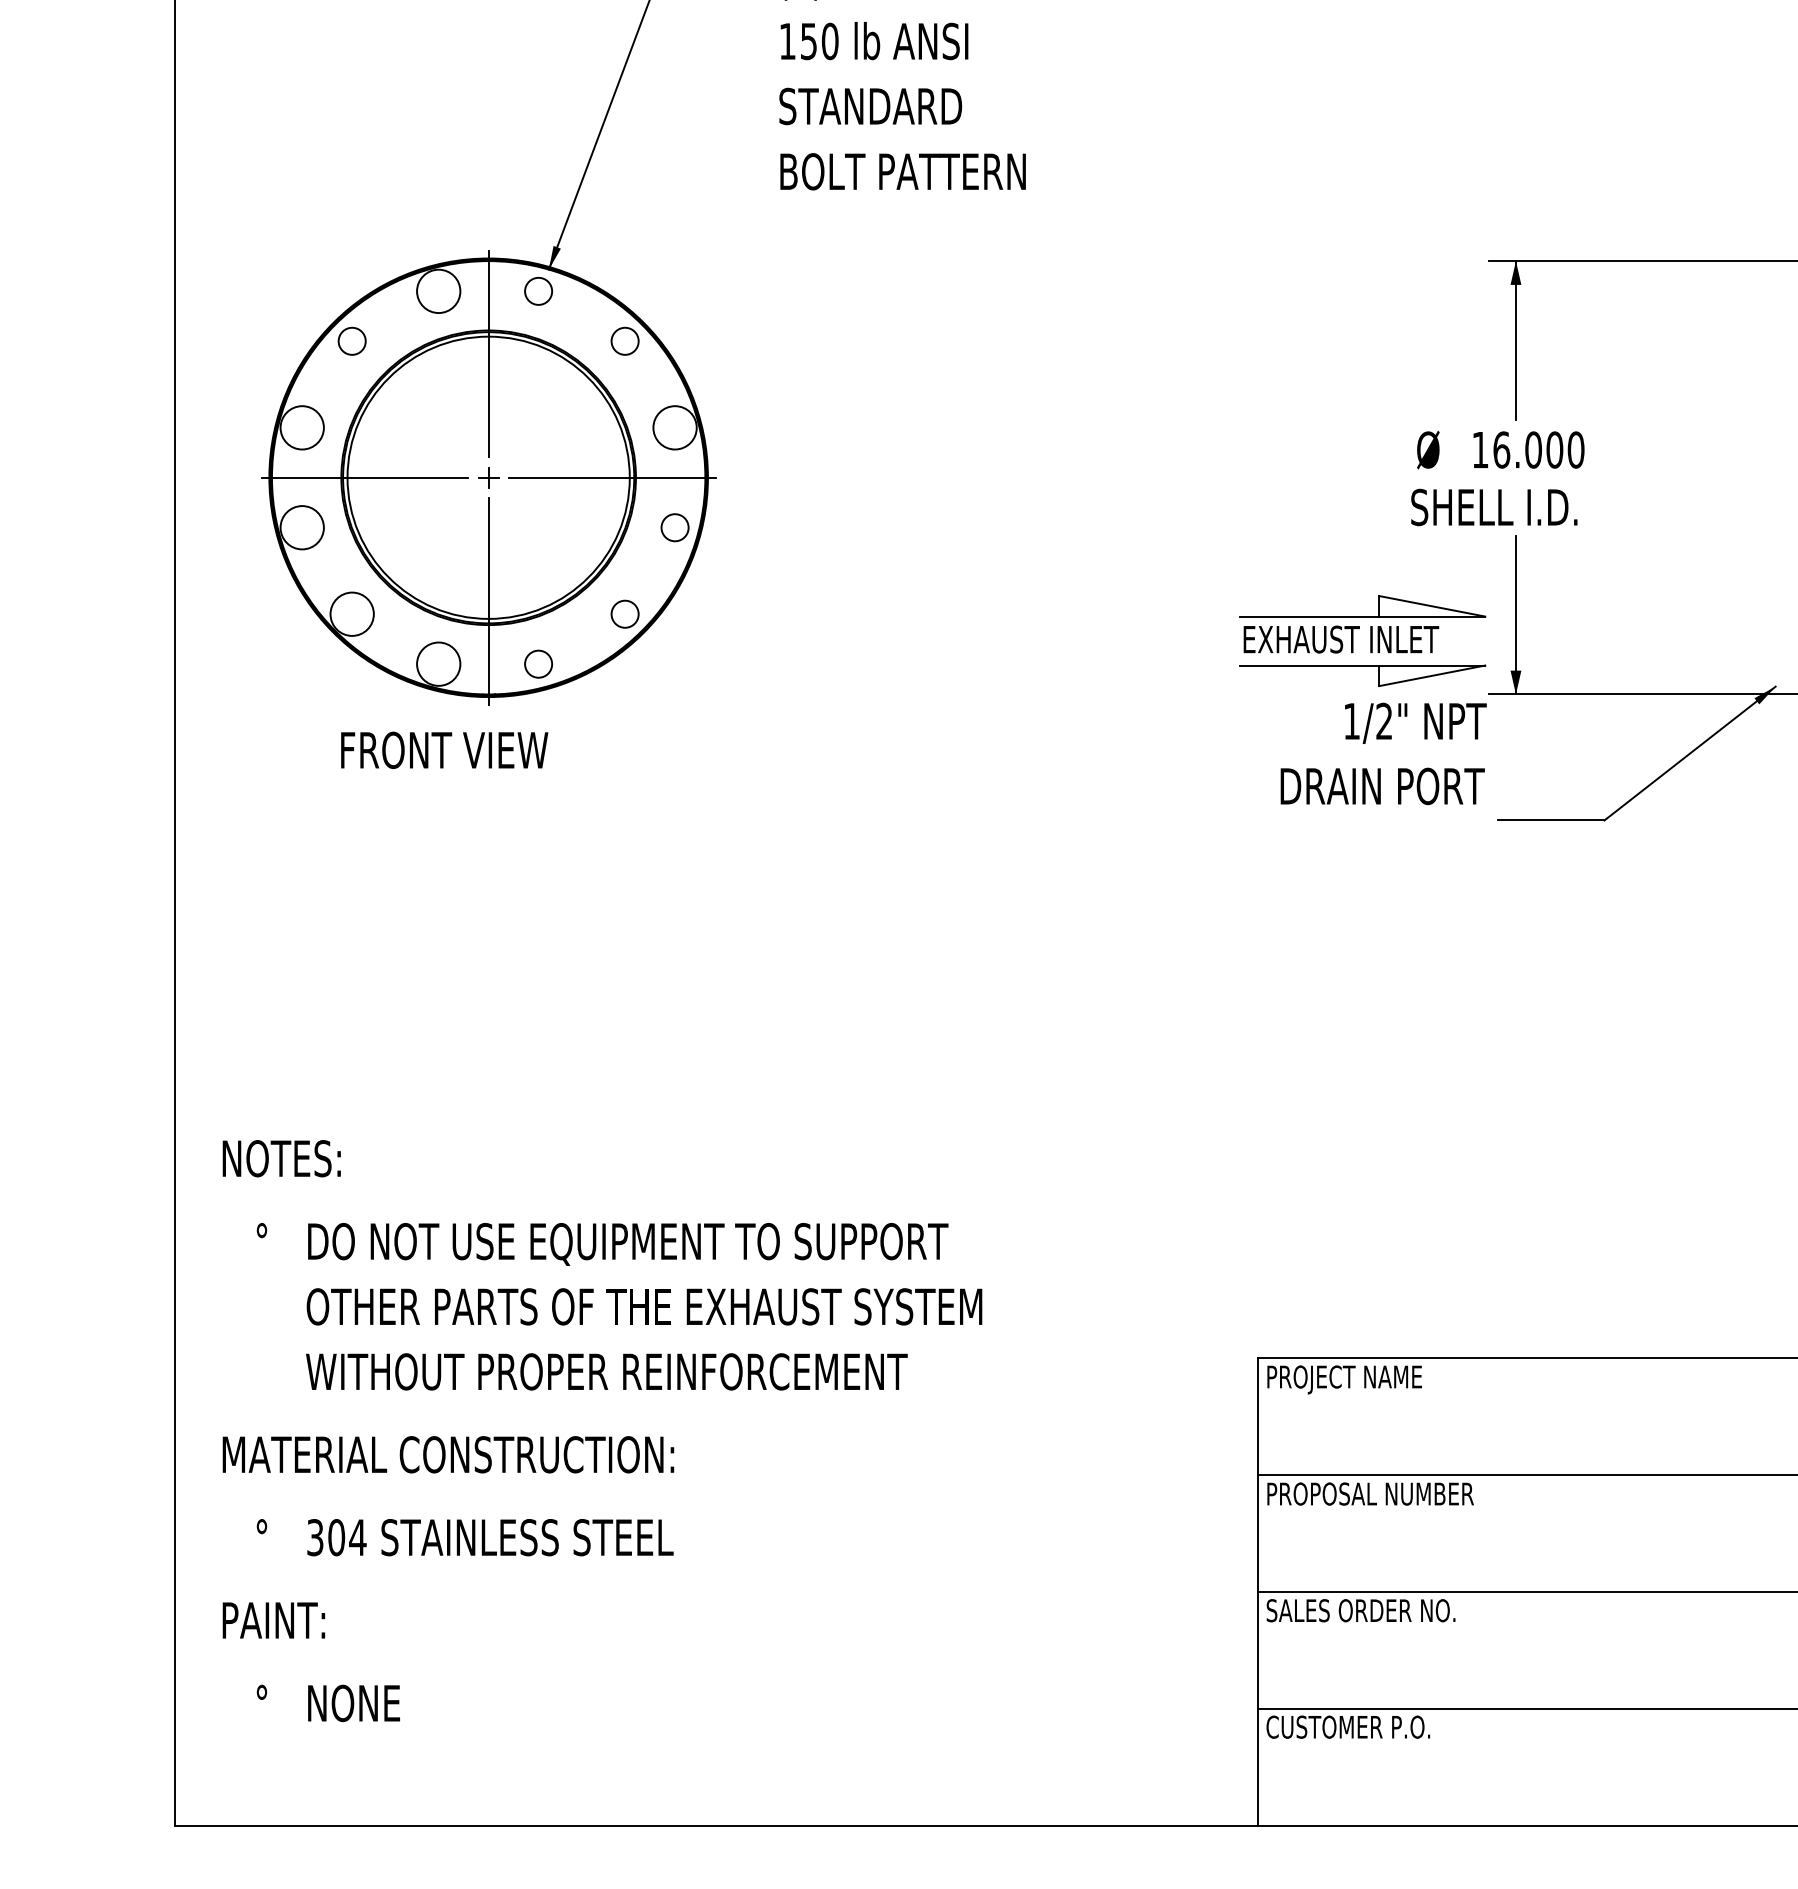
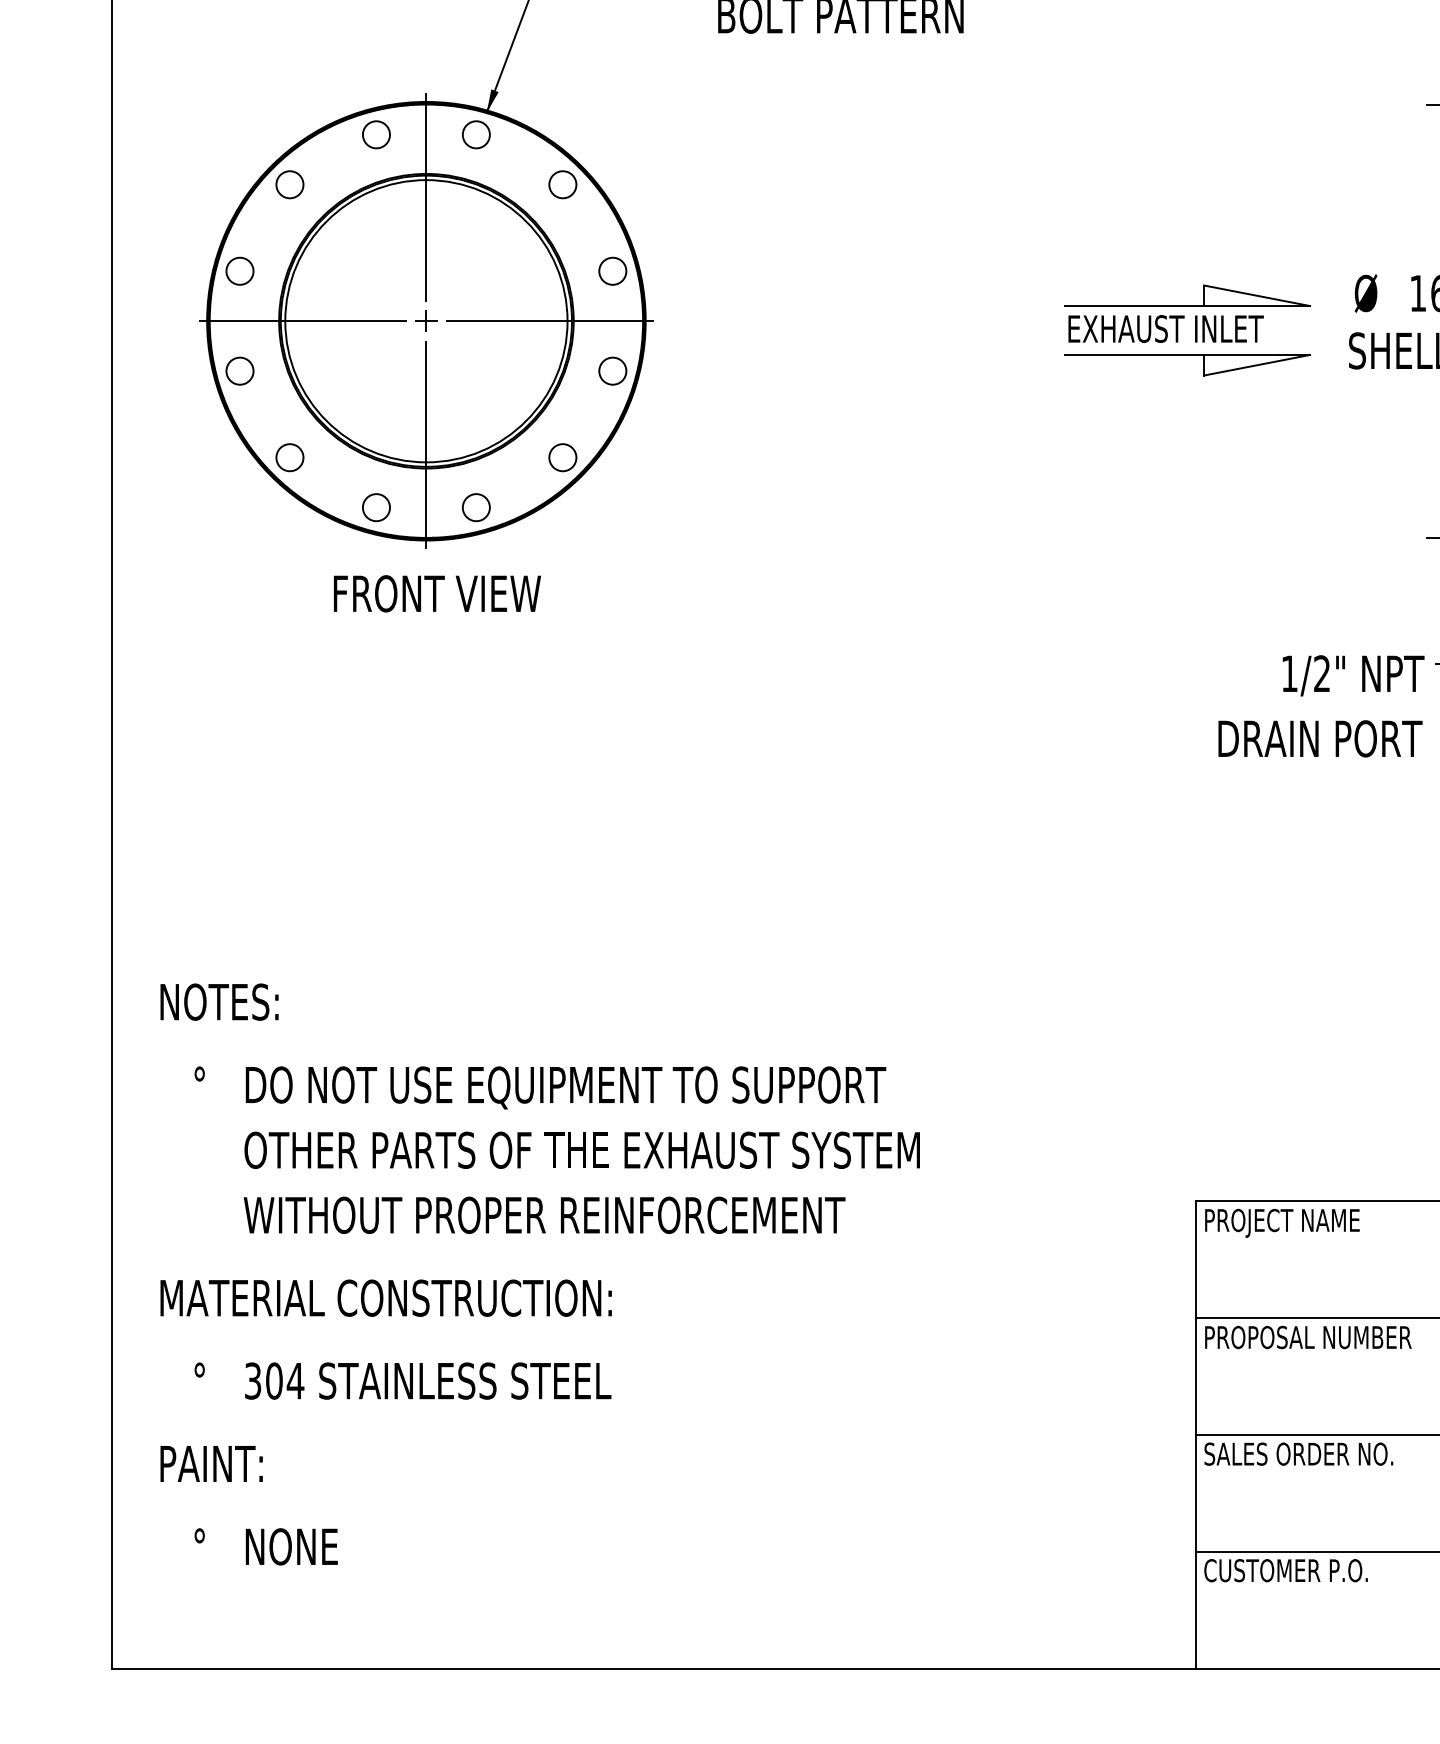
circle: (438, 290) -> (376, 133), size x0.62
circle: (301, 427) -> (239, 270), size x0.62
circle: (674, 427) -> (612, 270), size x0.62
circle: (301, 527) -> (239, 370), size x0.62
circle: (351, 613) -> (289, 456), size x0.62
part: (1370, 640) -> (1195, 329), moved
circle: (438, 663) -> (376, 506), size x0.62
text: (444, 749) -> (437, 592), moved
text: (1383, 753) -> (1321, 705), moved

